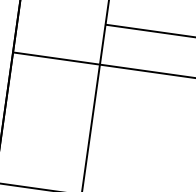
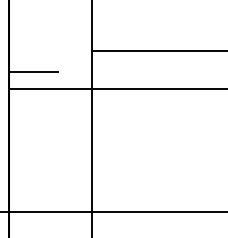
line: (41, 39) -> (33, 72), added

